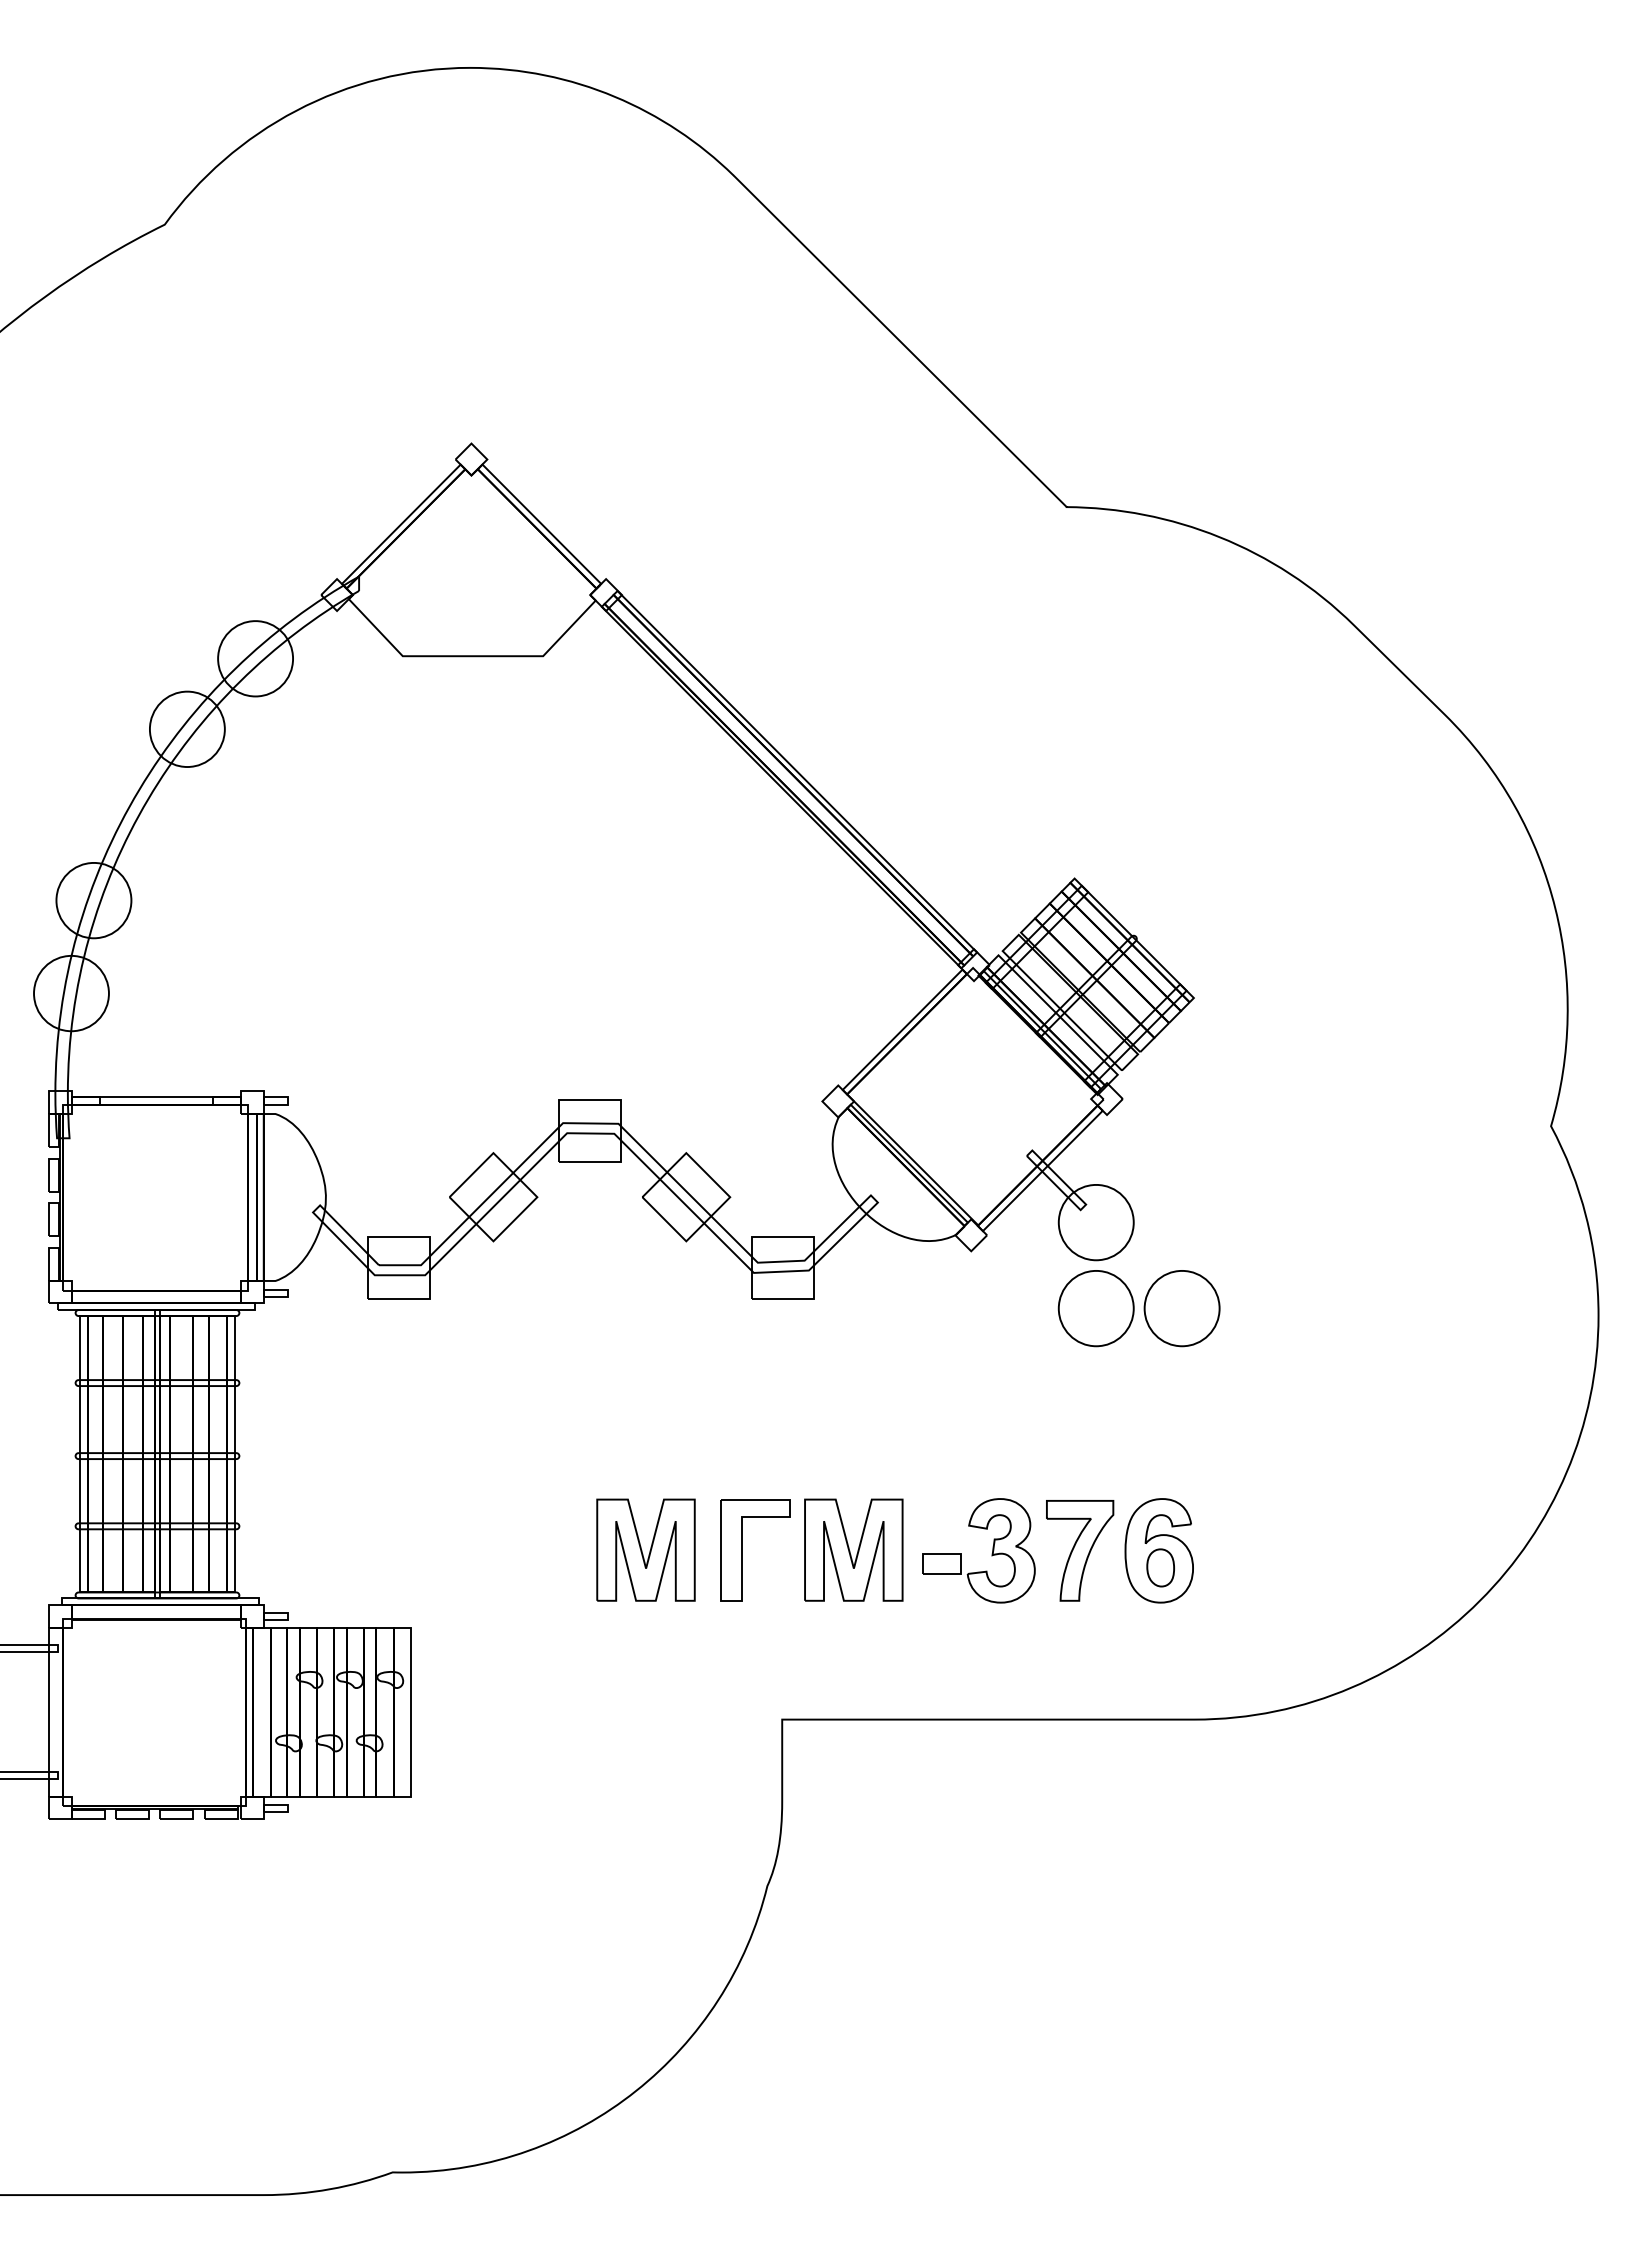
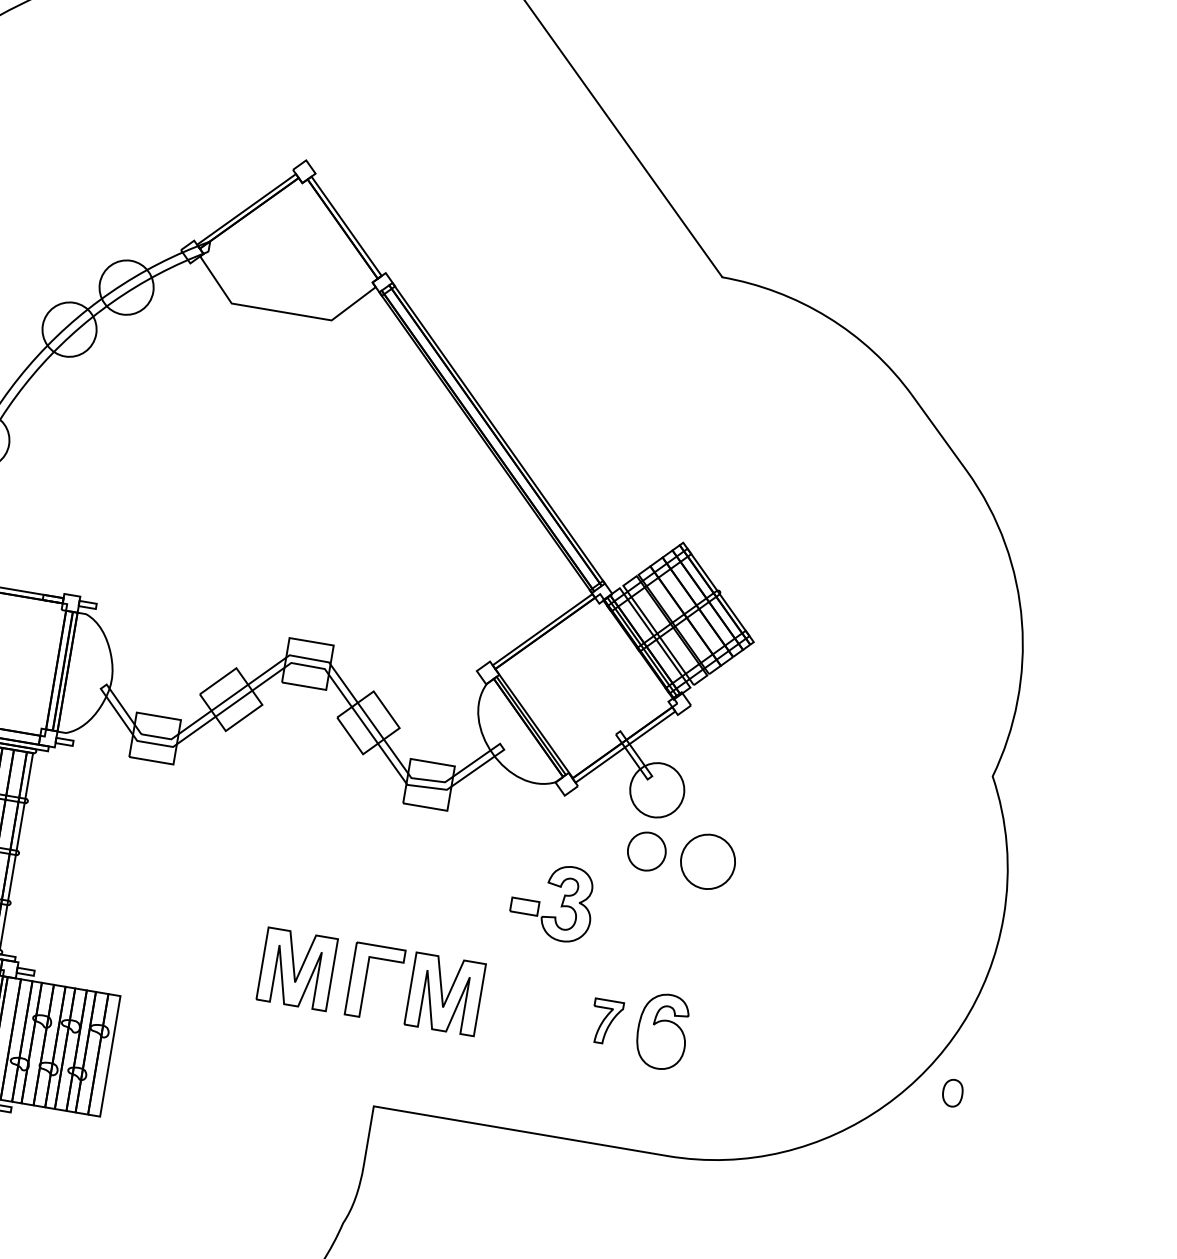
part: (1095, 1308) -> (646, 851), size x0.7
part: (1080, 1550) -> (606, 1021), size x0.6
part: (991, 1553) -> (561, 905), moved
part: (1160, 1567) -> (952, 1092), moved

